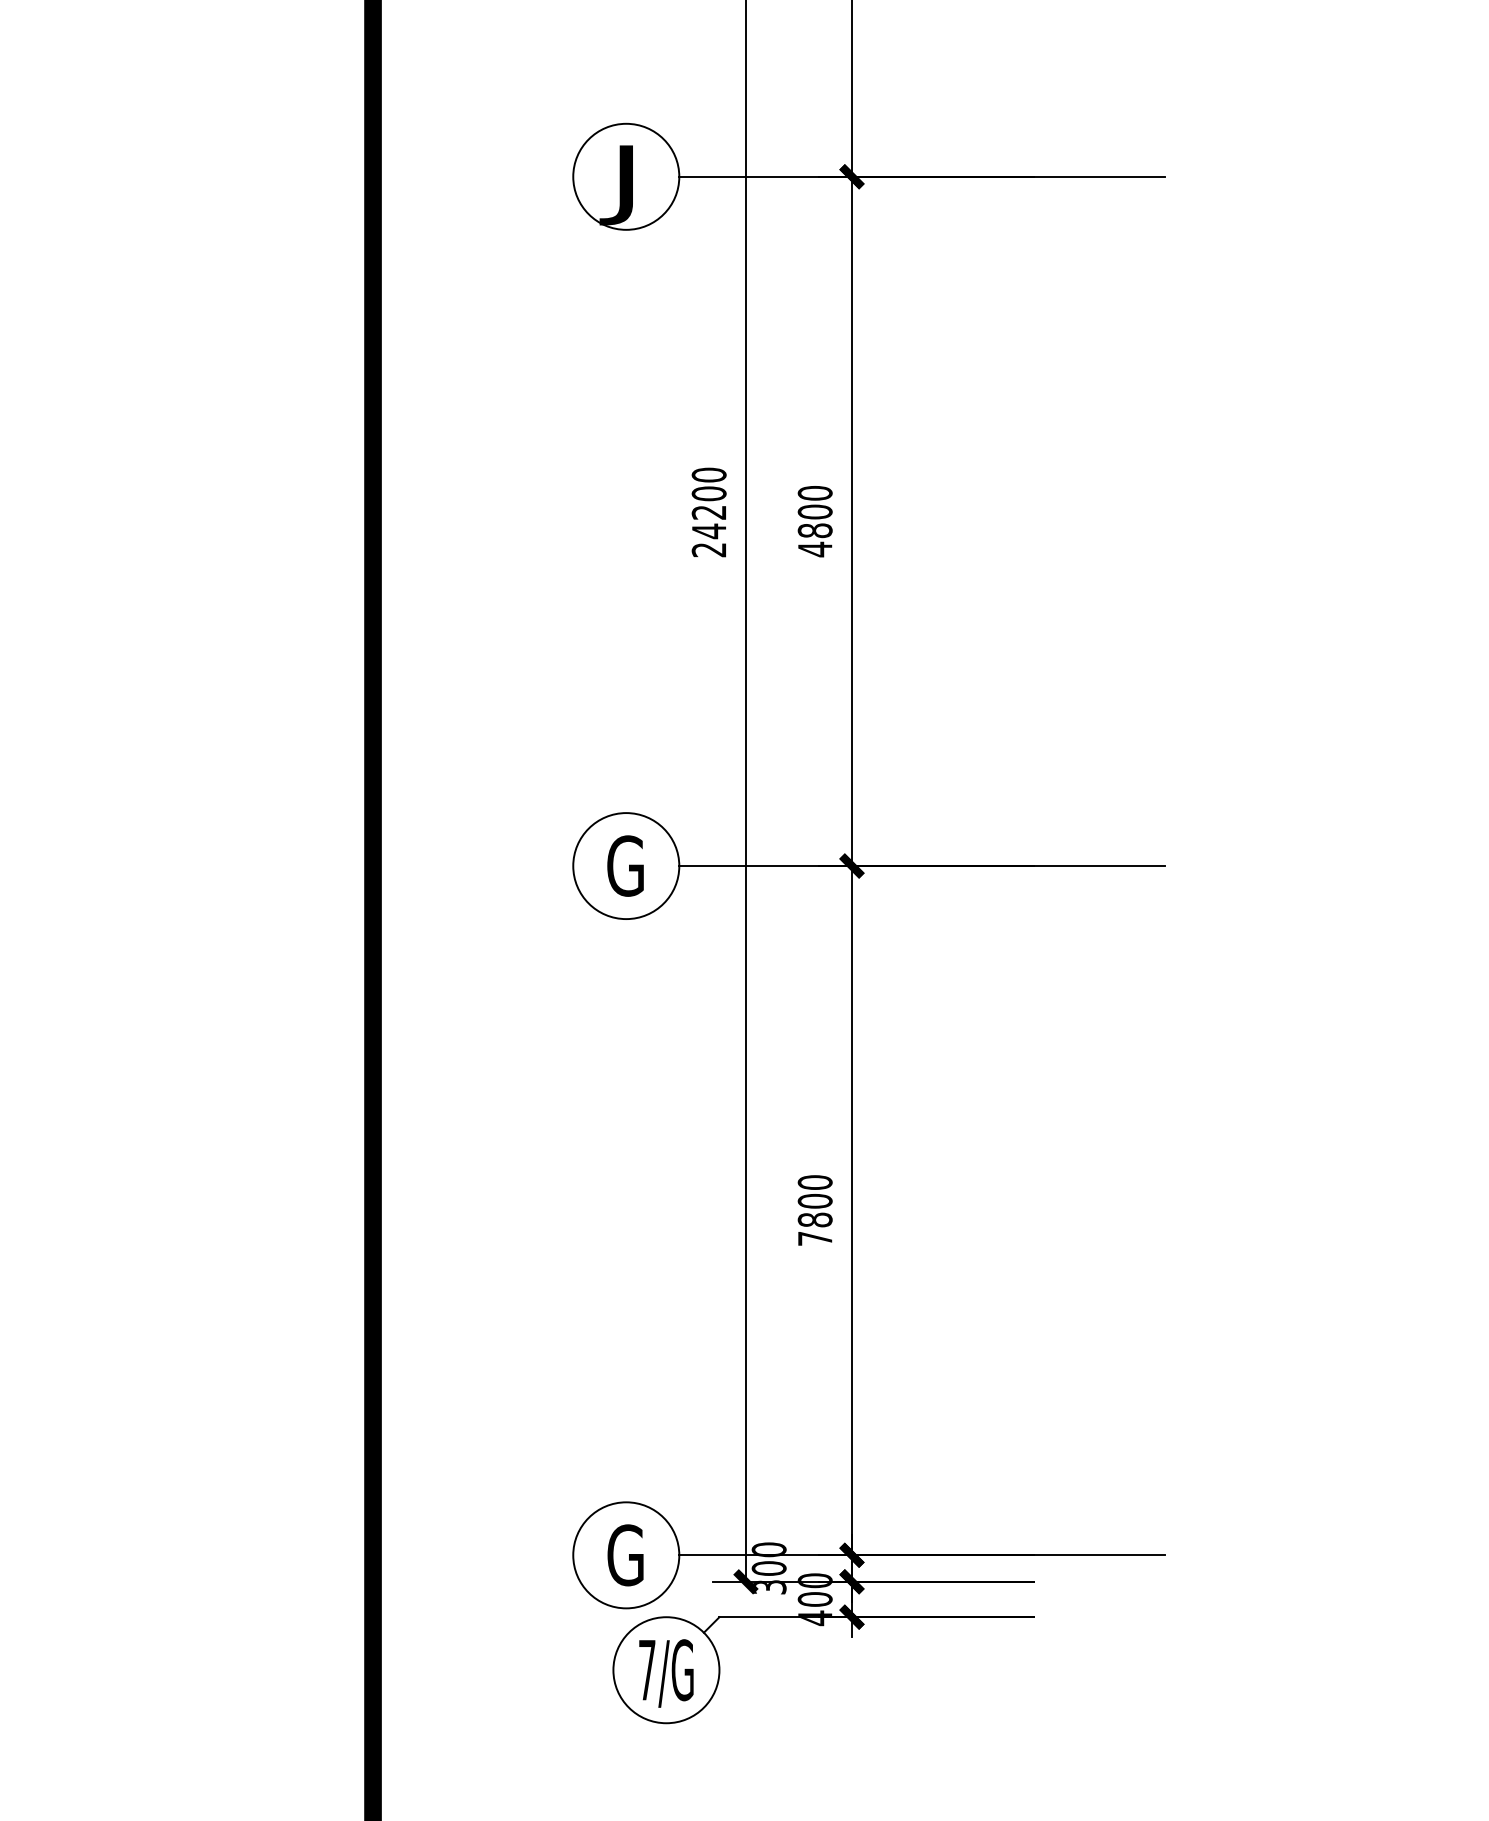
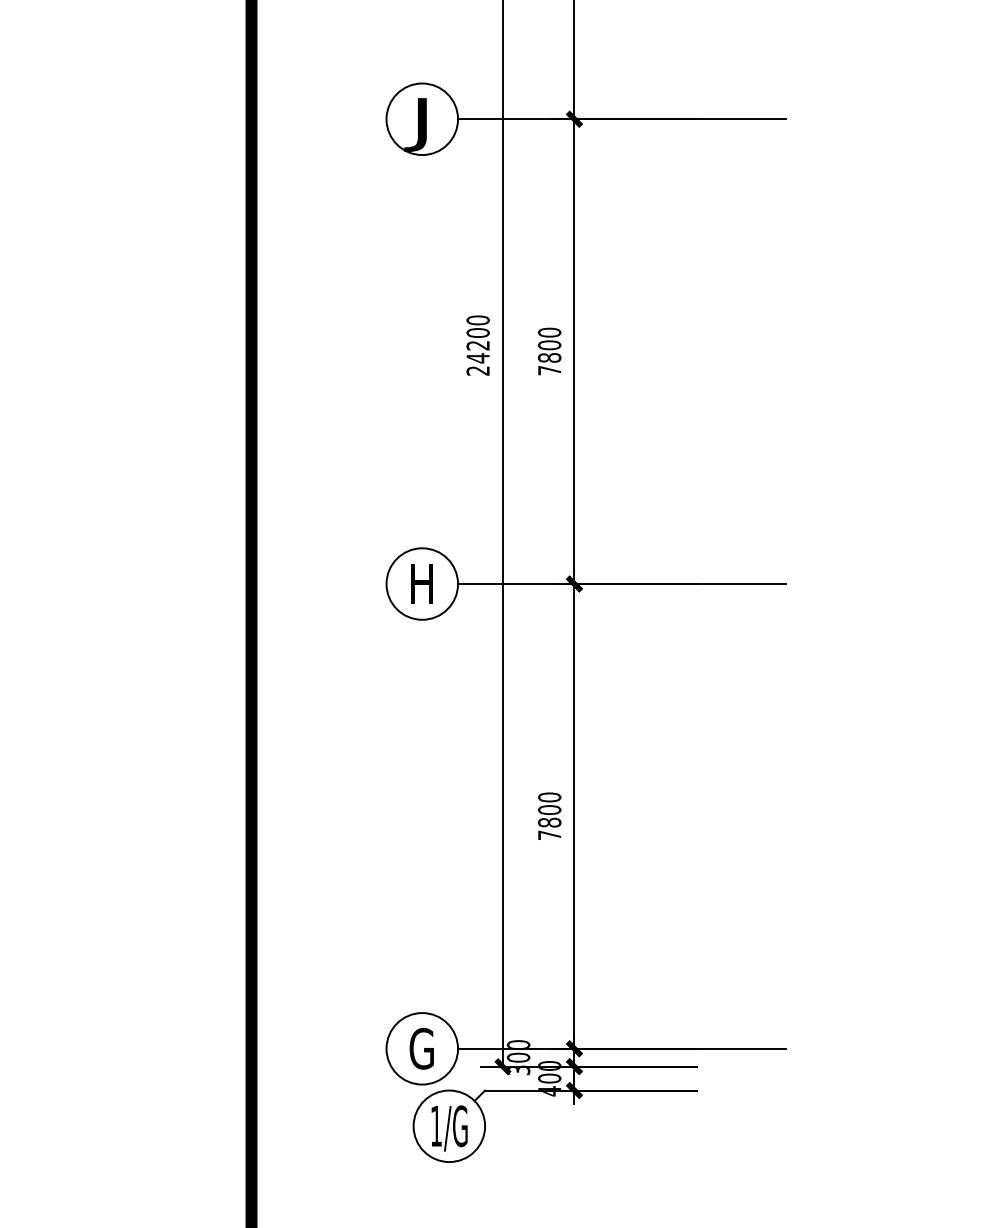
text: (814, 549) -> (549, 370), 4800 -> 7800
text: (625, 865) -> (421, 583), G -> H
text: (647, 1670) -> (436, 1126), 7/G -> 1/G

